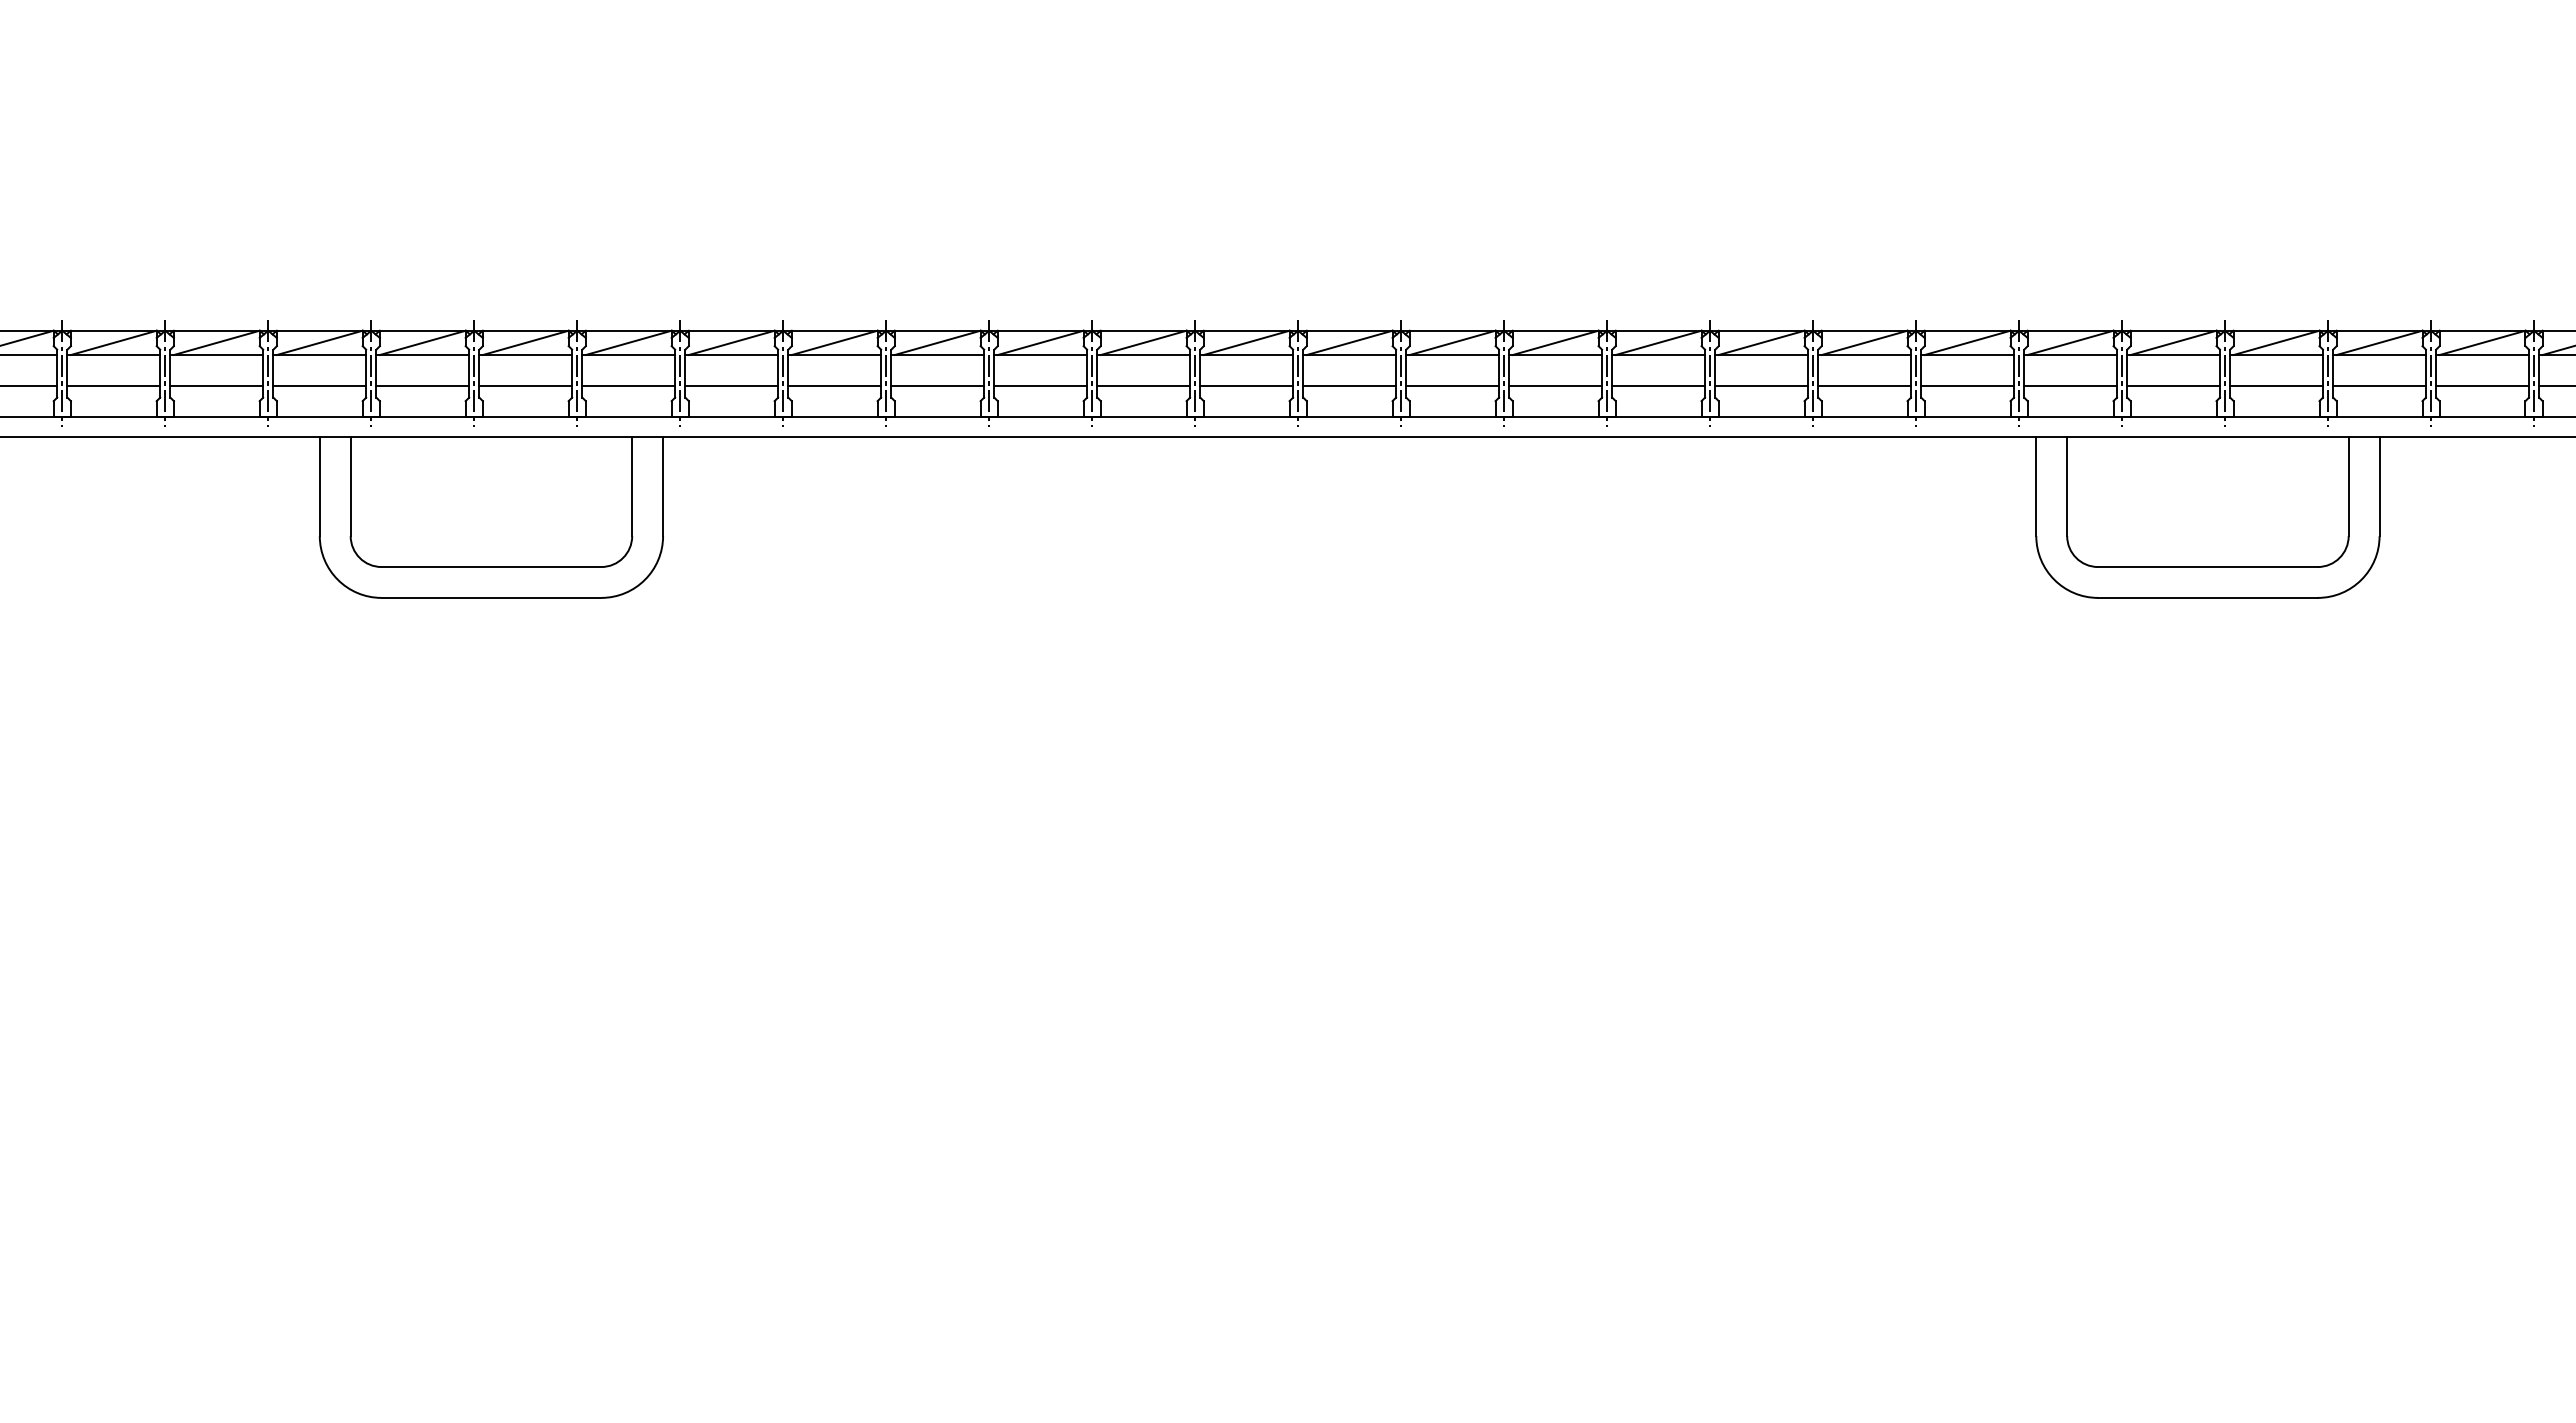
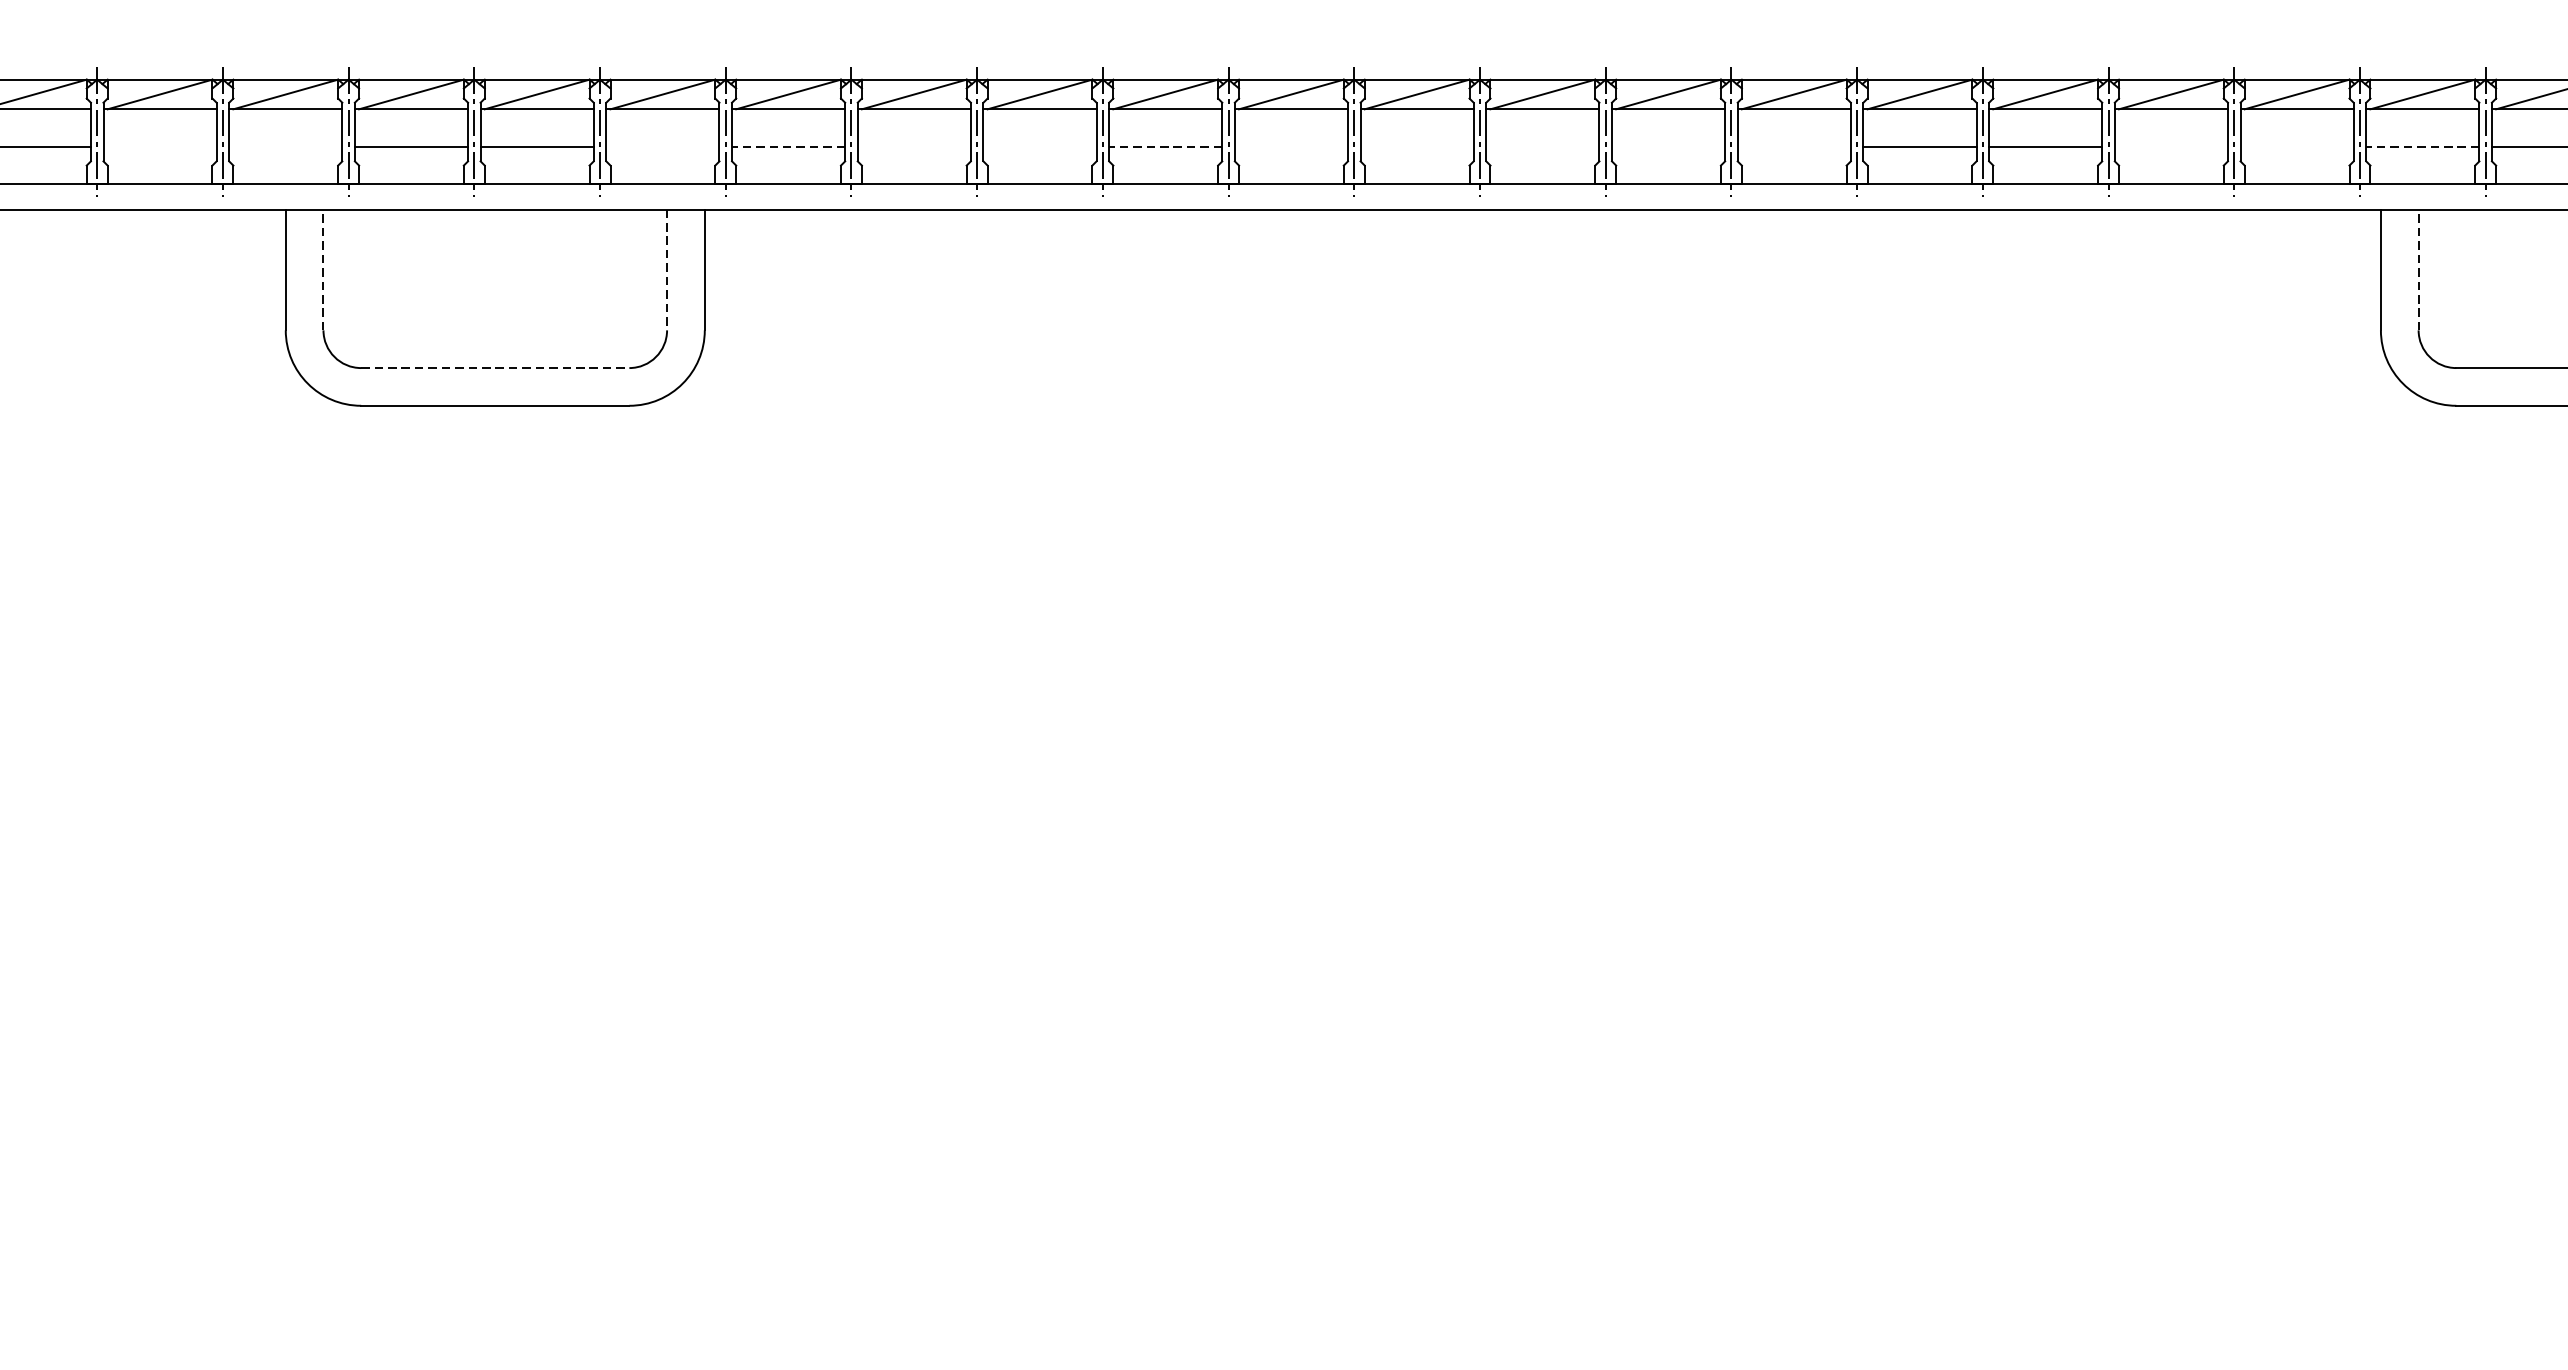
line: (216, 385) -> (159, 146), removed
line: (319, 385) -> (285, 146), removed
line: (628, 385) -> (662, 146), removed
line: (731, 385) -> (788, 146), solid -> dashed
line: (834, 385) -> (914, 146), removed
line: (937, 385) -> (1039, 146), removed
line: (1040, 385) -> (1165, 146), solid -> dashed
line: (1143, 385) -> (1291, 146), removed
line: (1246, 385) -> (1416, 146), removed
line: (1349, 385) -> (1542, 146), removed
line: (1452, 385) -> (1668, 146), removed
line: (1555, 385) -> (1794, 146), removed
line: (1864, 385) -> (2171, 146), removed
line: (1967, 385) -> (2296, 146), removed
line: (2070, 385) -> (2422, 146), solid -> dashed
line: (350, 486) -> (323, 269), solid -> dashed
line: (2067, 486) -> (2419, 269), solid -> dashed
line: (632, 487) -> (667, 271), solid -> dashed
line: (491, 567) -> (495, 368), solid -> dashed

